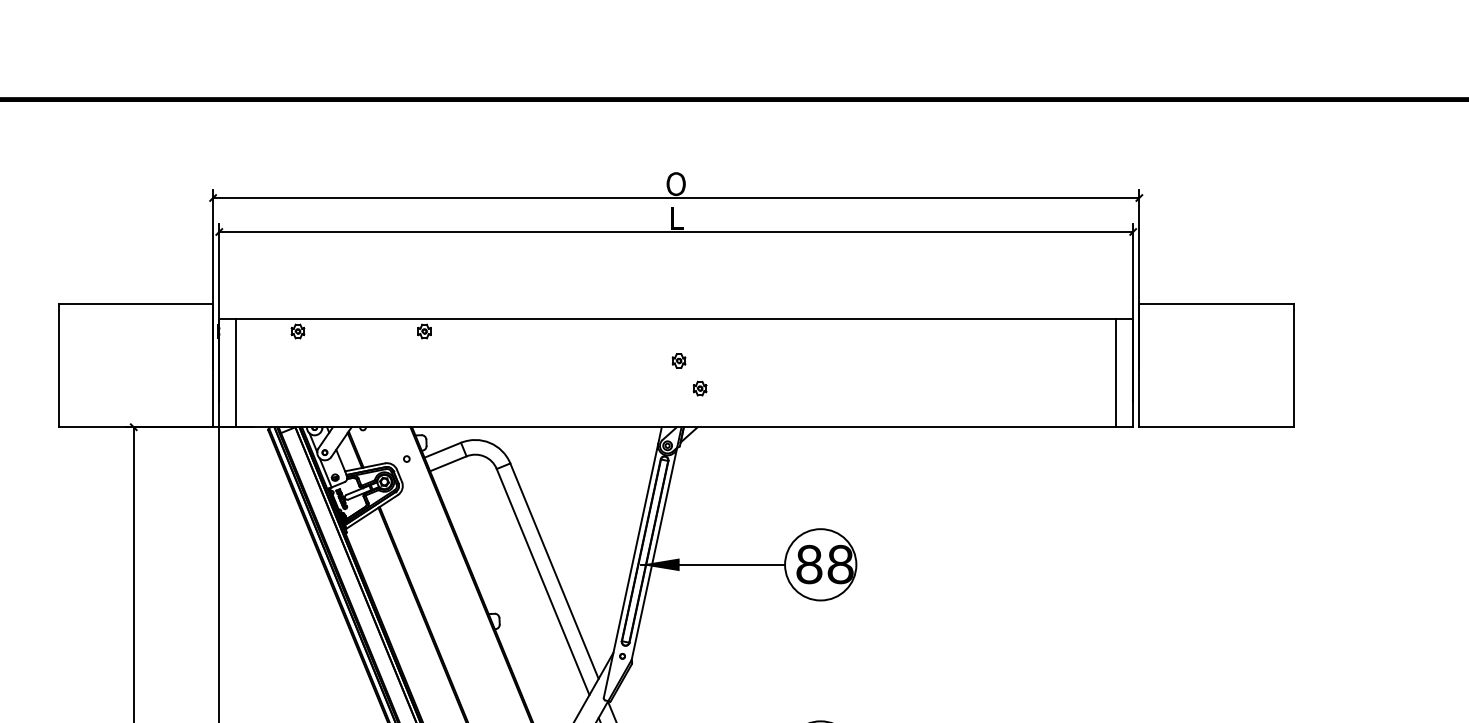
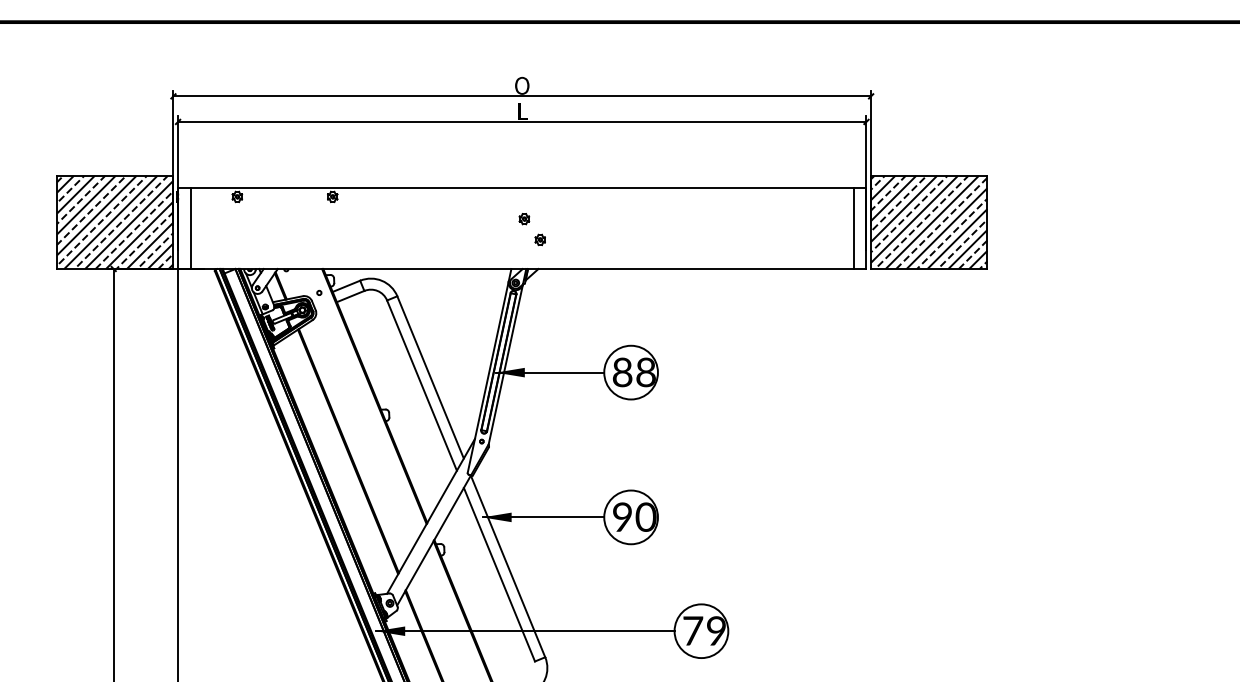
hatch: (136, 364) -> (115, 221), added
hatch: (1216, 364) -> (929, 221), added

